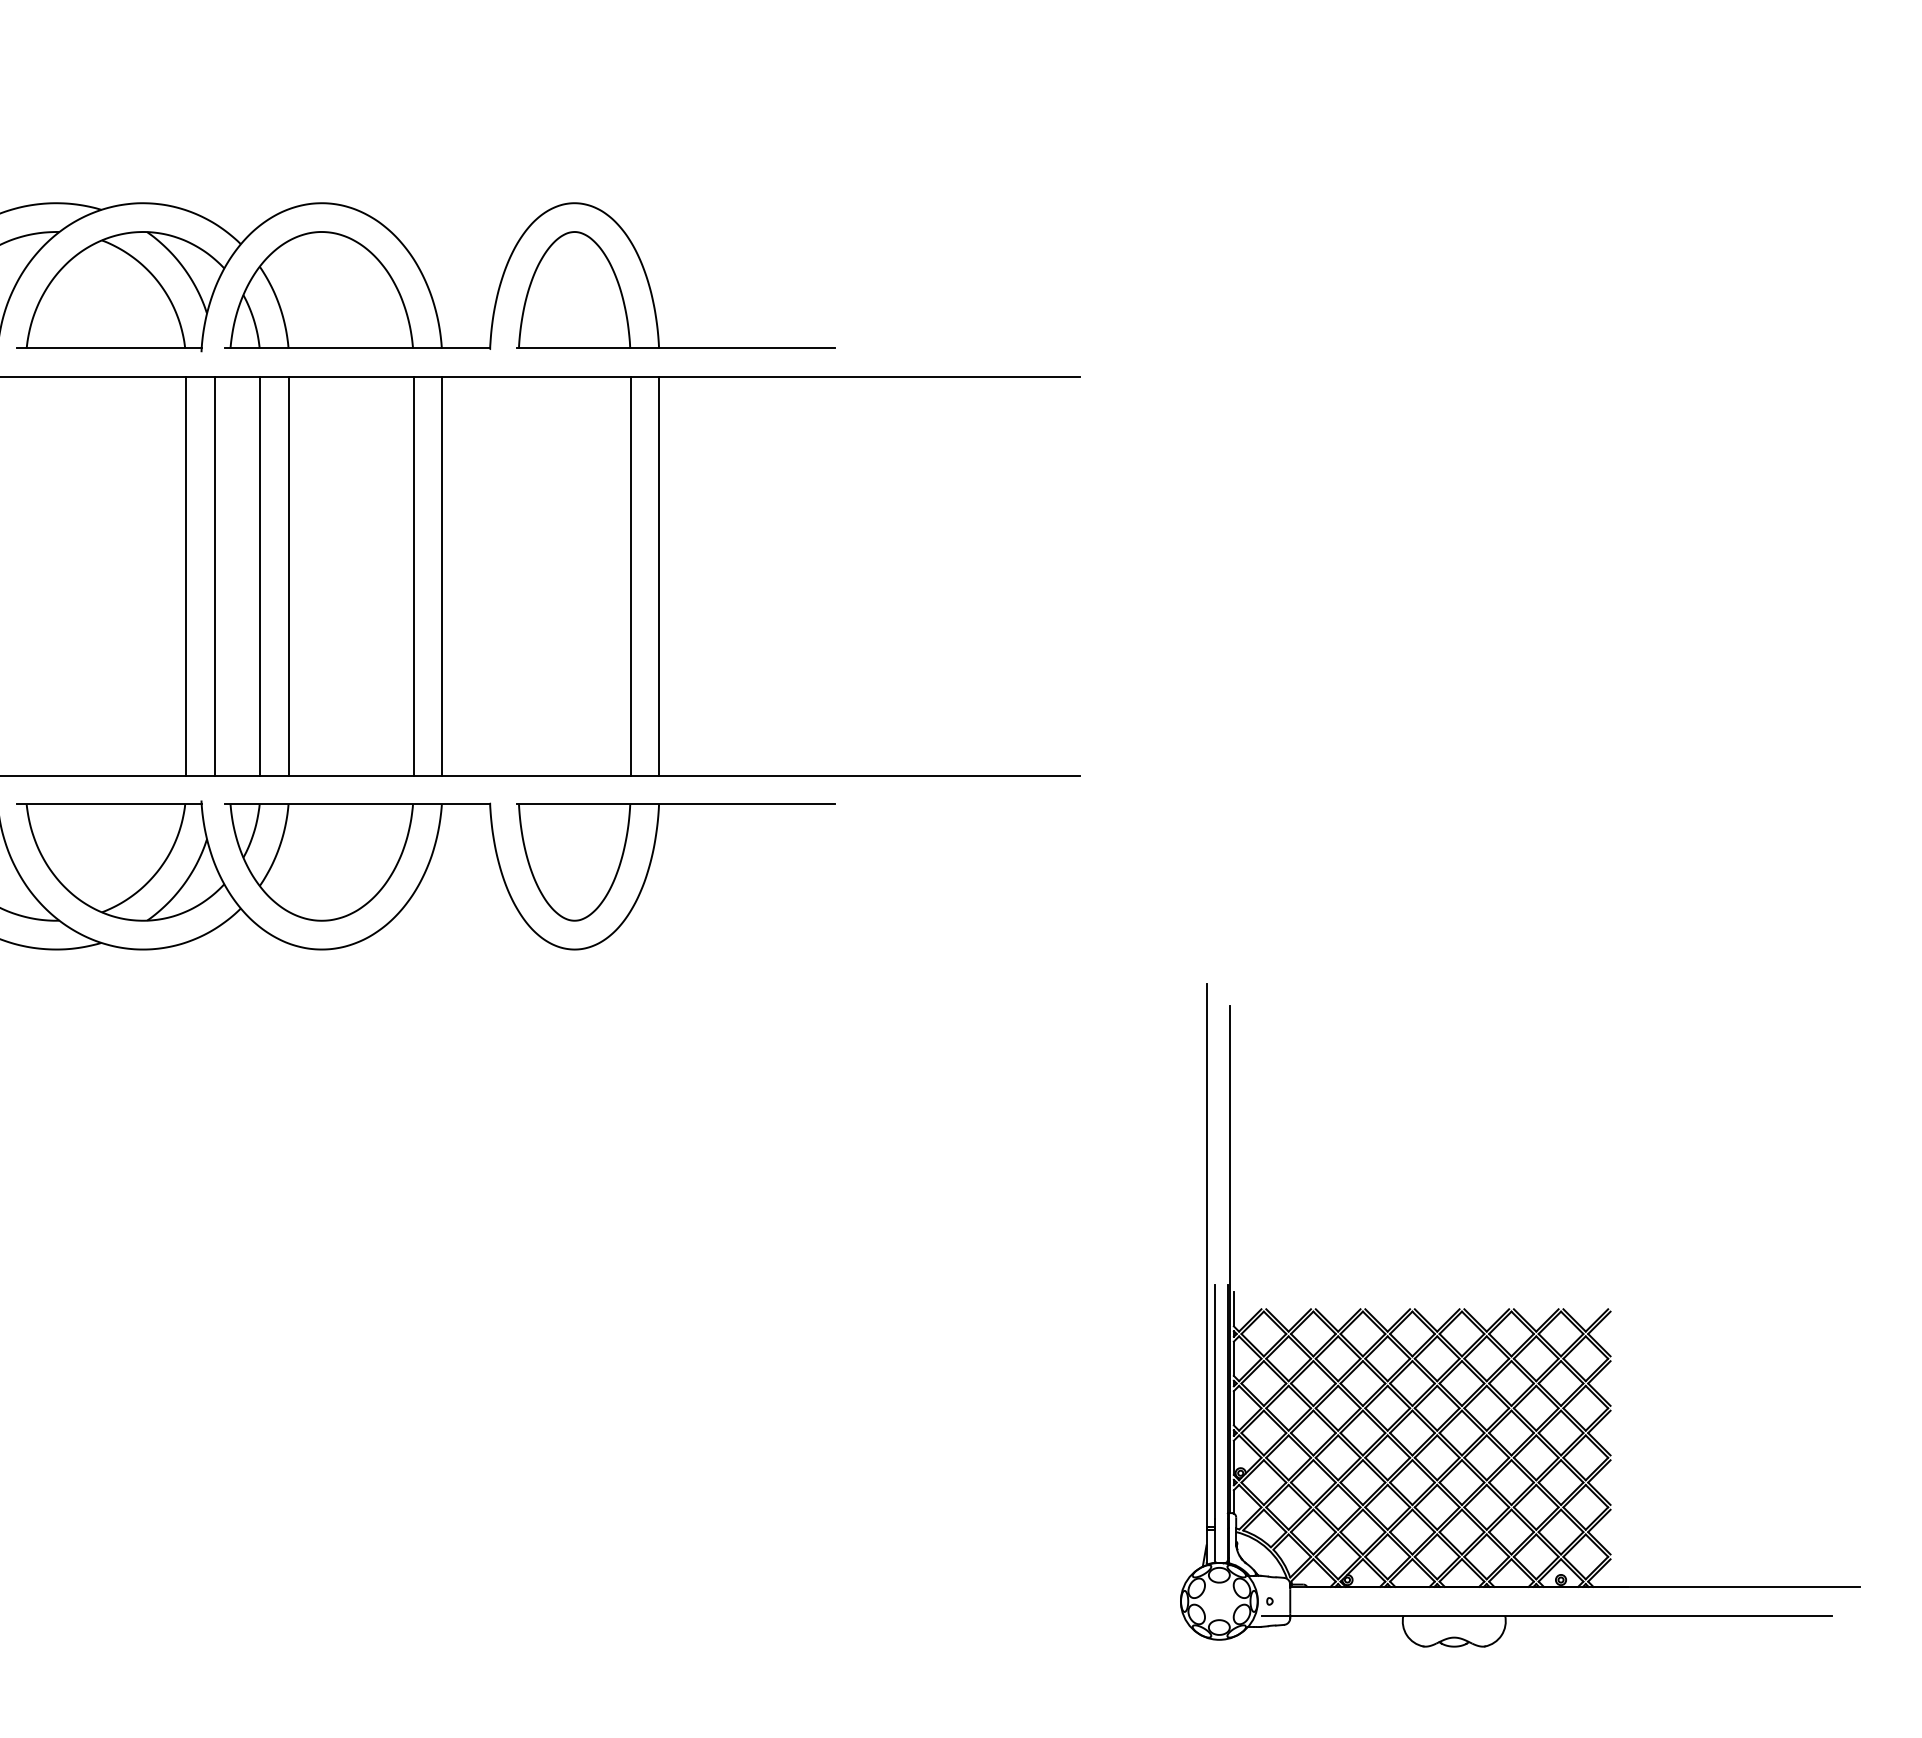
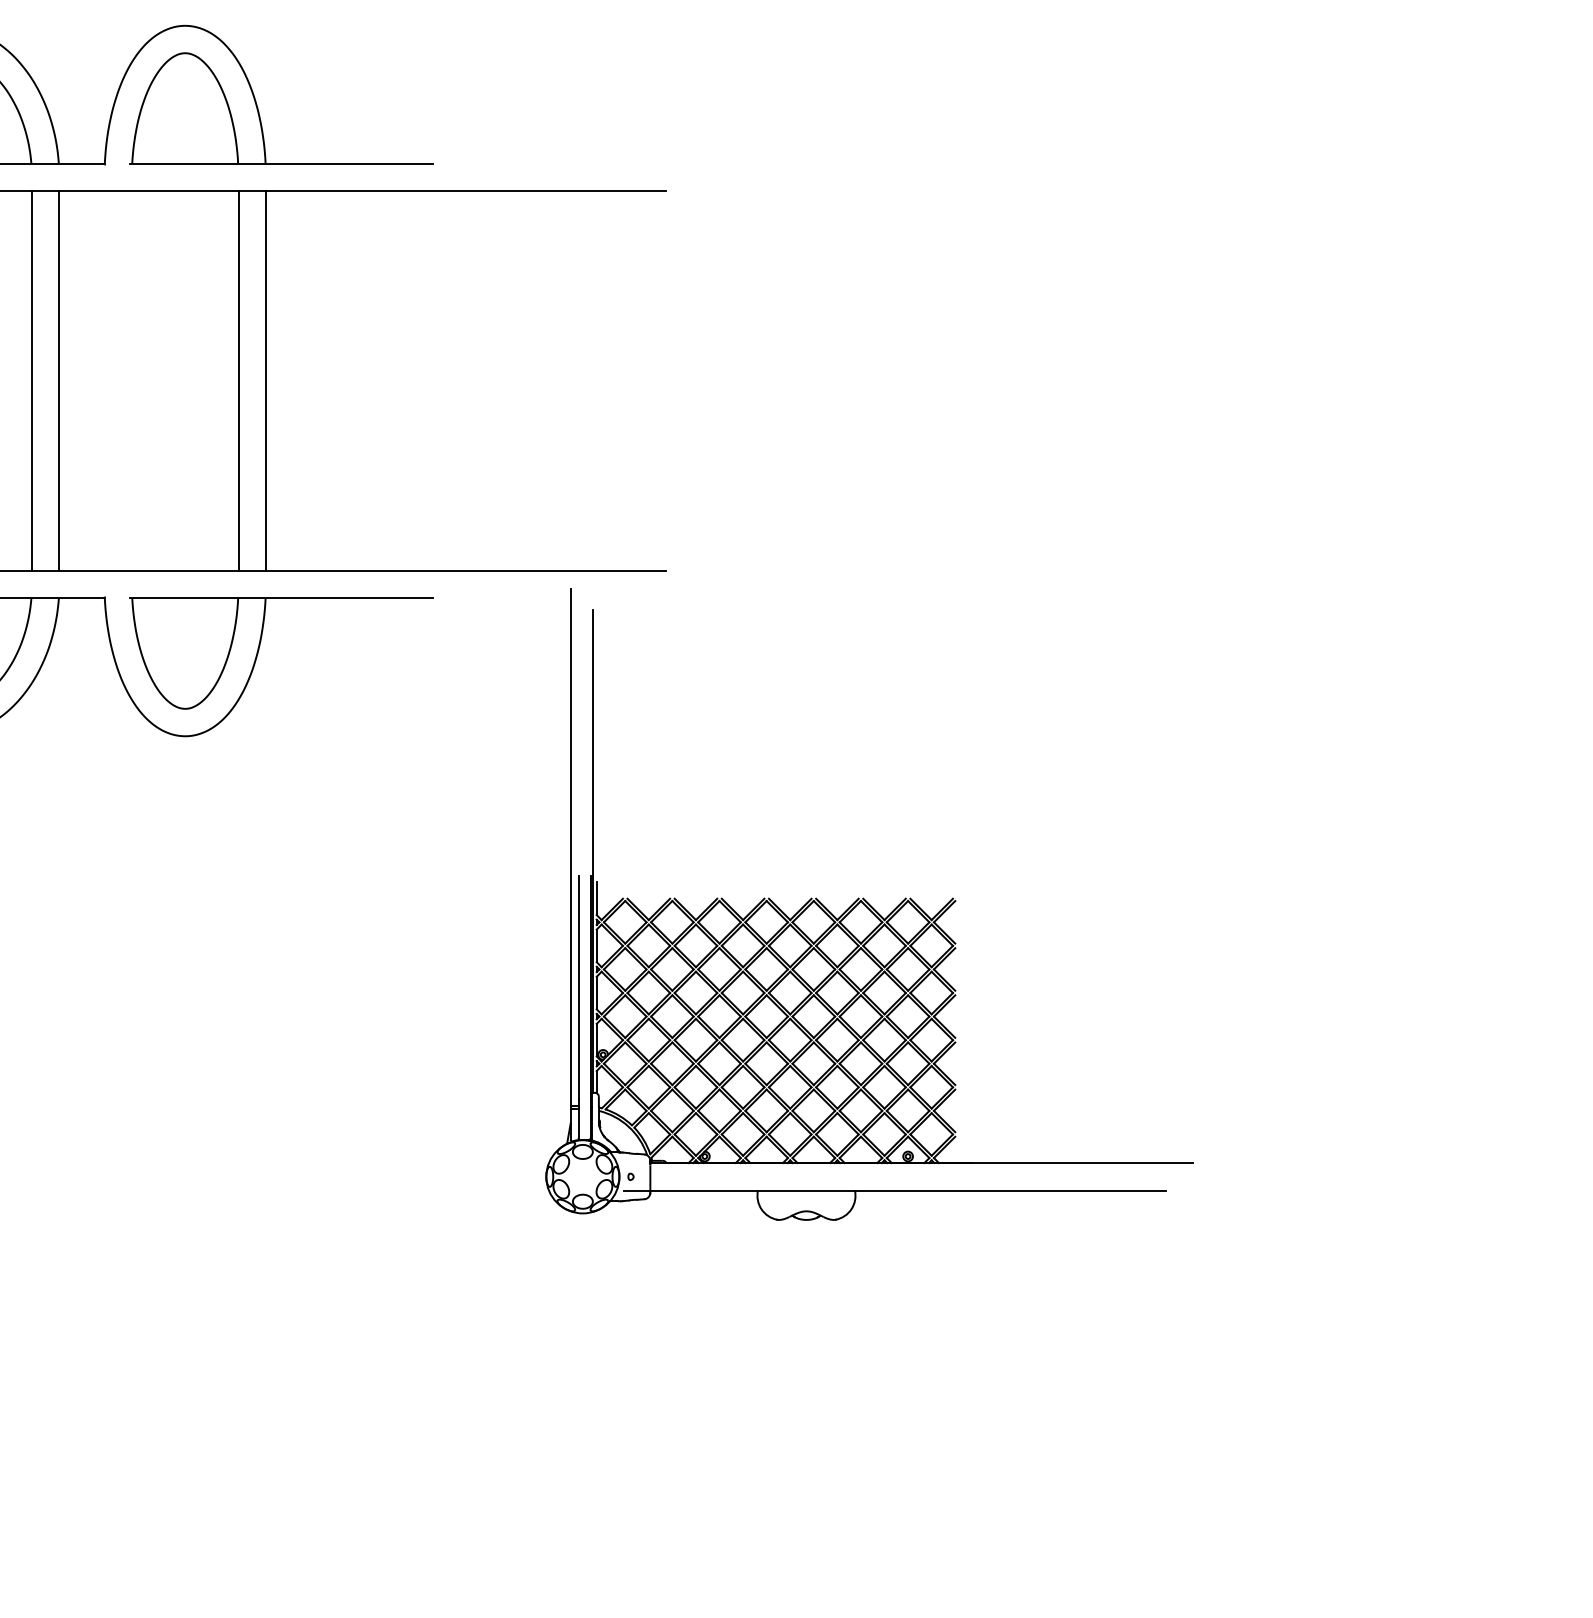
part: (1520, 1315) -> (869, 904), moved

